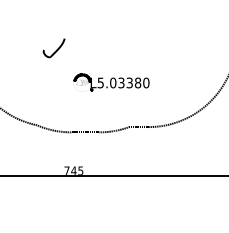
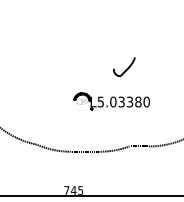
part: (53, 48) -> (123, 67), moved

